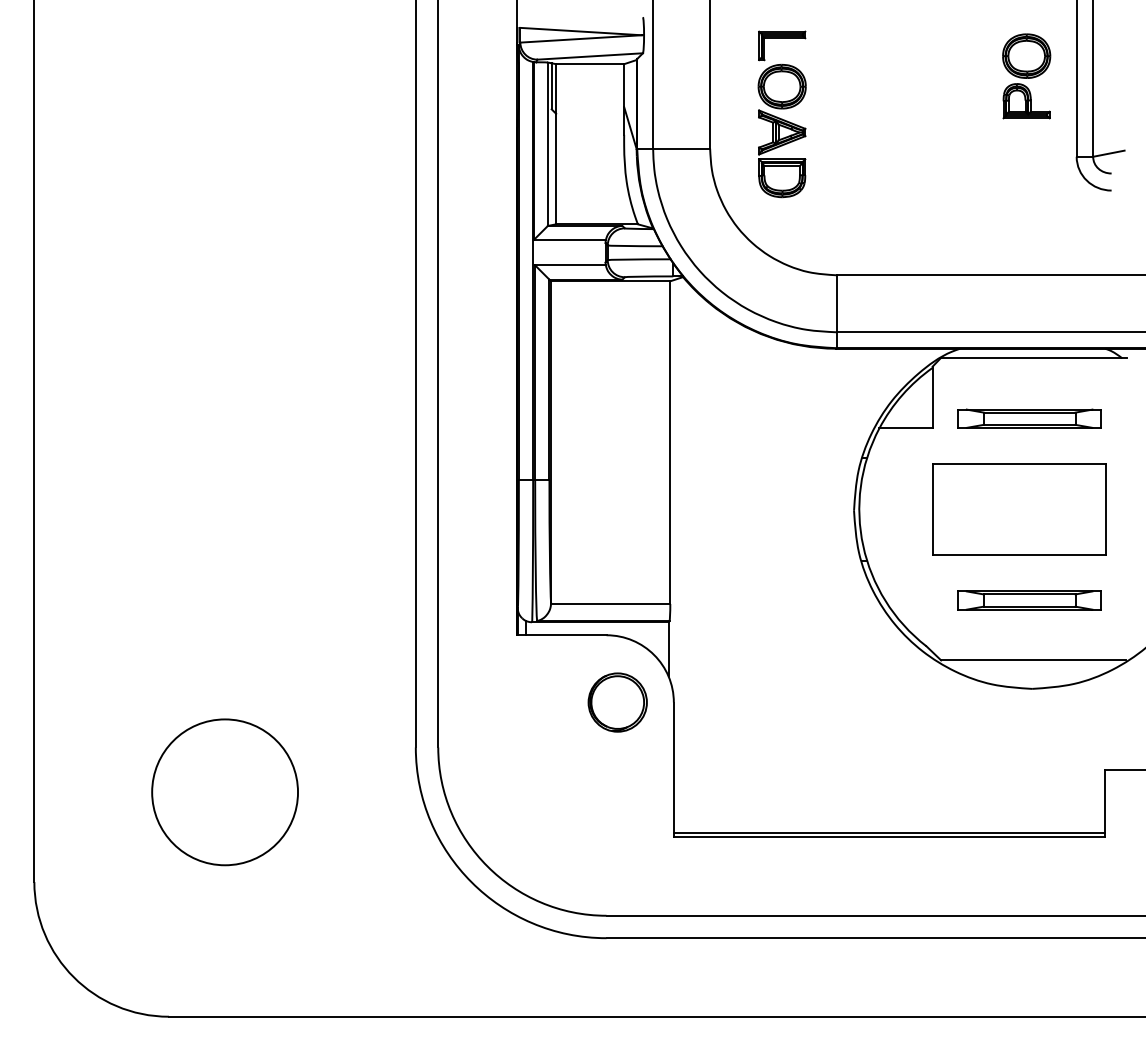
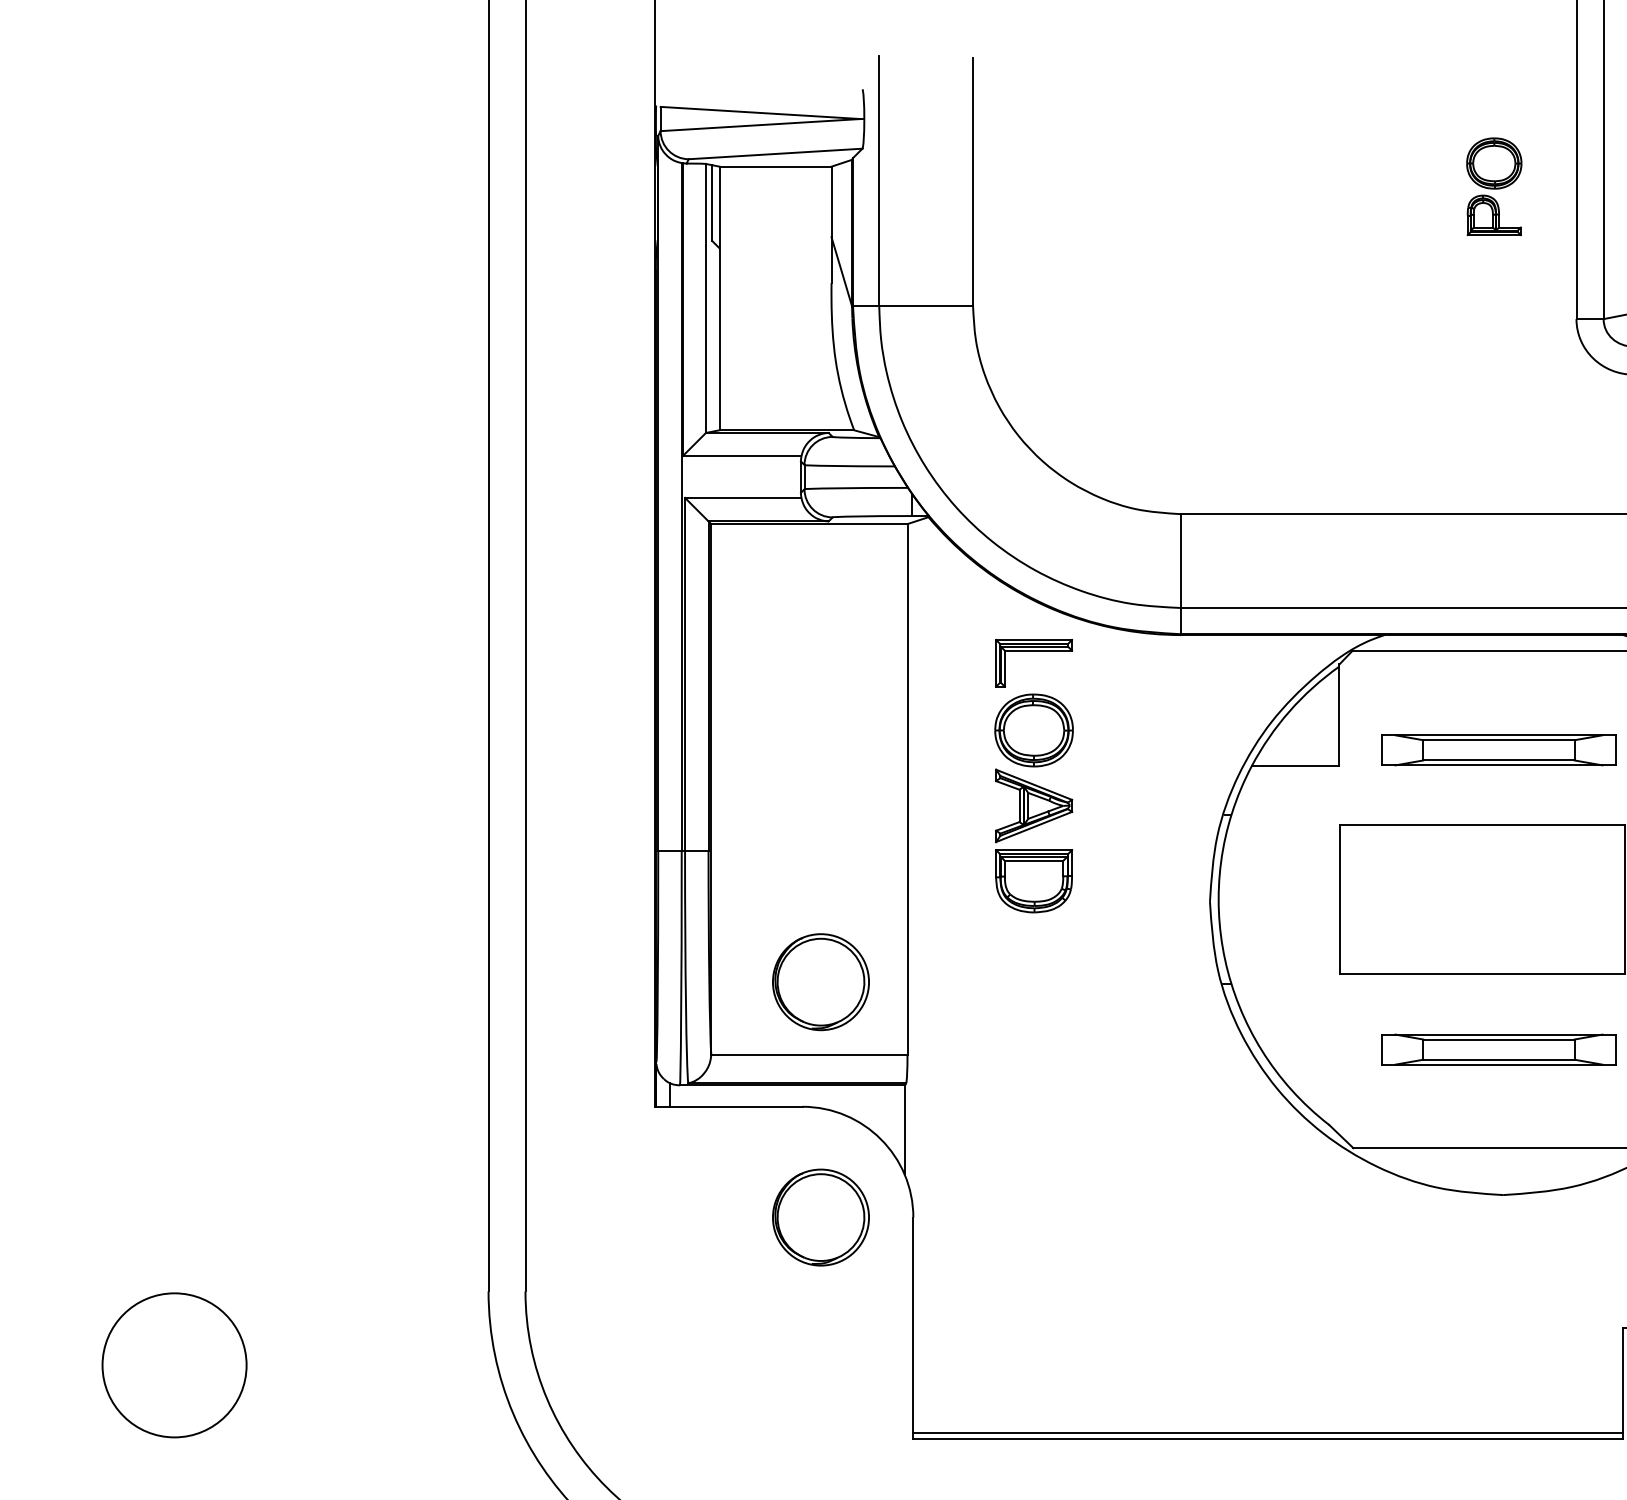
part: (1026, 76) -> (1493, 186), size x0.7
part: (781, 114) -> (1032, 776), moved
part: (617, 559) -> (820, 982), added
circle: (225, 792) -> (175, 1365), size x0.6

